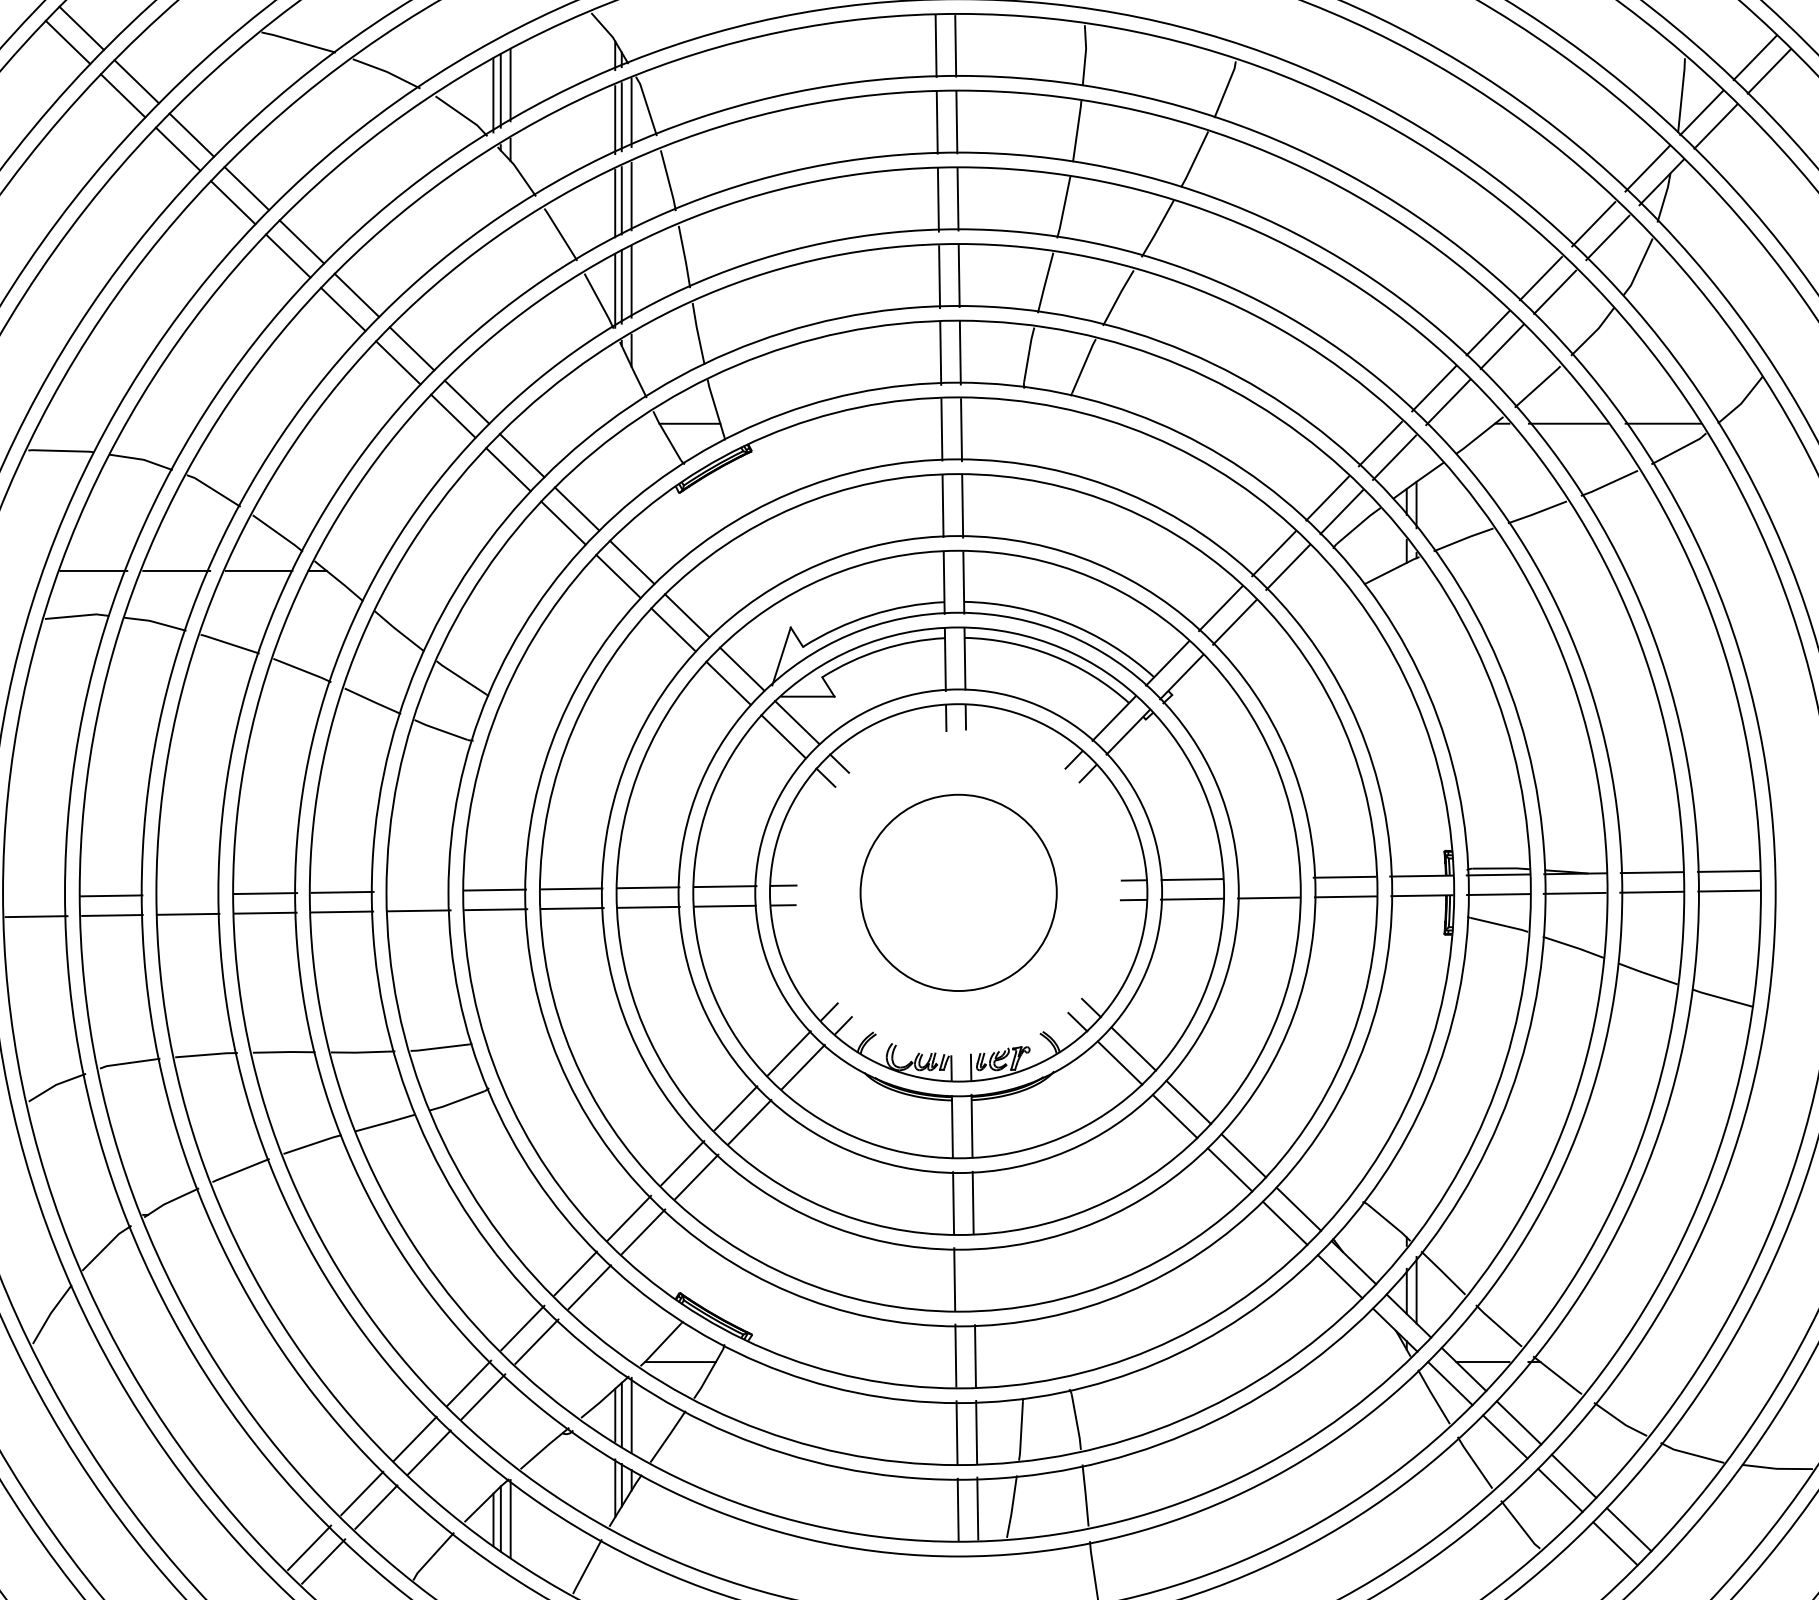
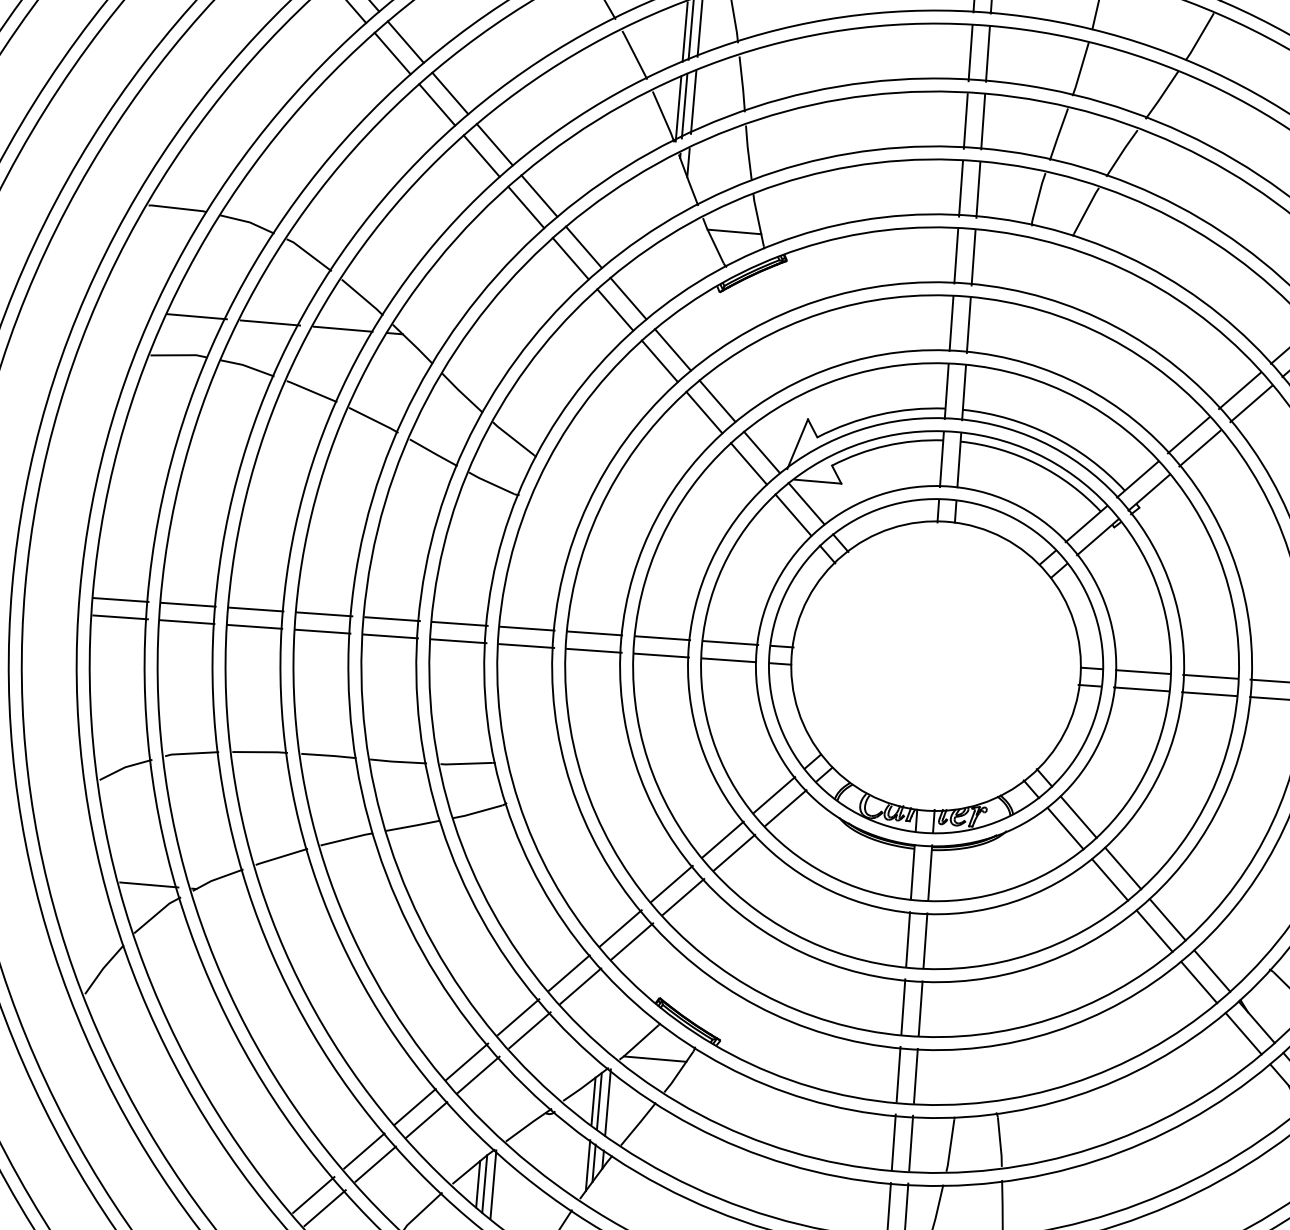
line: (1268, 877) -> (1210, 676), added
line: (419, 890) -> (460, 623), added
circle: (958, 892) -> (935, 665), size x1.67
line: (188, 894) -> (256, 609), added
line: (35, 896) -> (121, 599), added
line: (94, 1214) -> (149, 884), added
line: (973, 1279) -> (919, 1008), added

